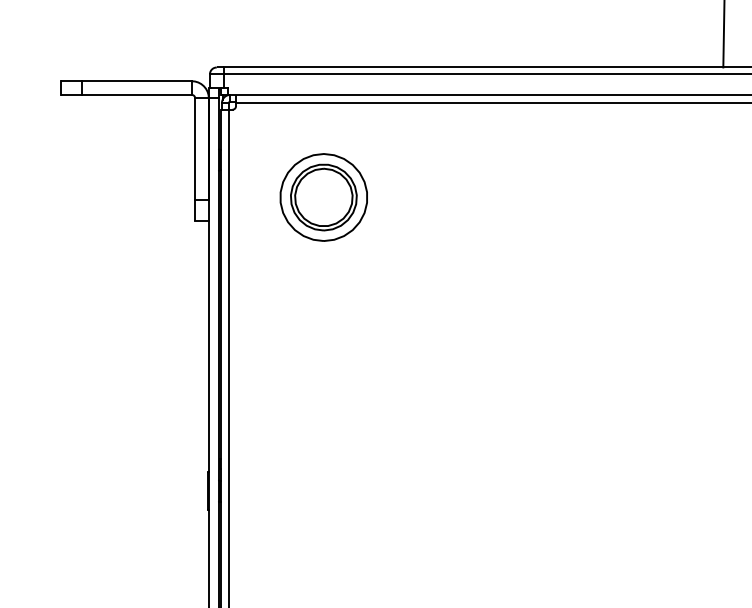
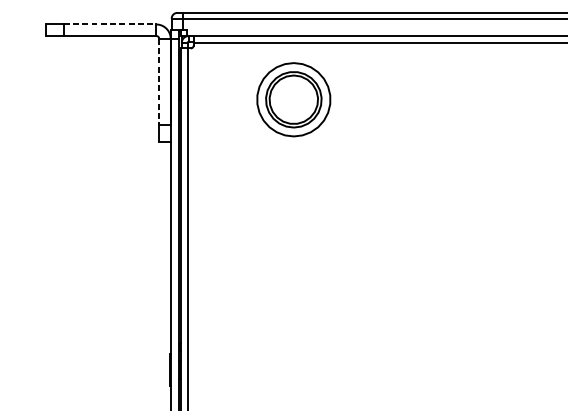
line: (136, 81) -> (109, 24), solid -> dashed
line: (195, 149) -> (159, 82), solid -> dashed
part: (323, 197) -> (293, 99), moved

